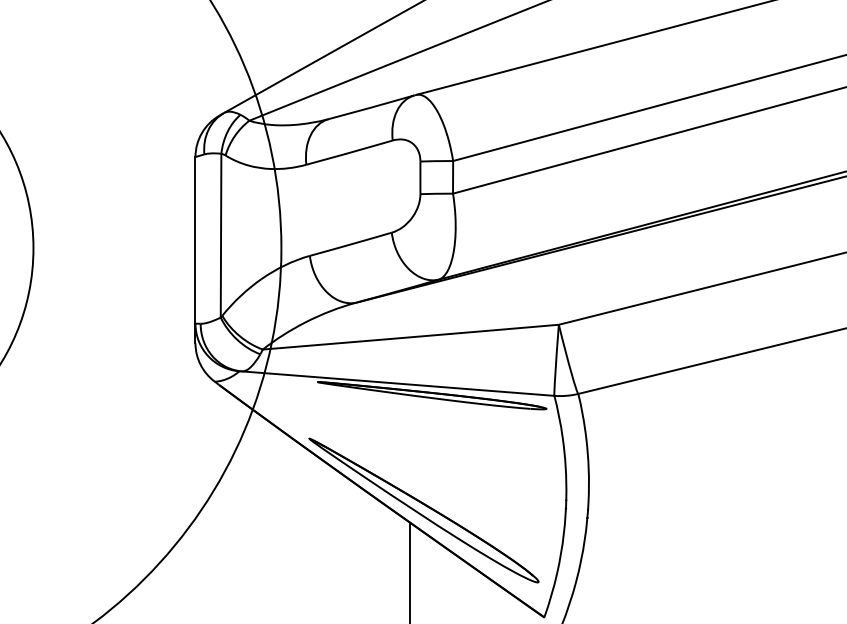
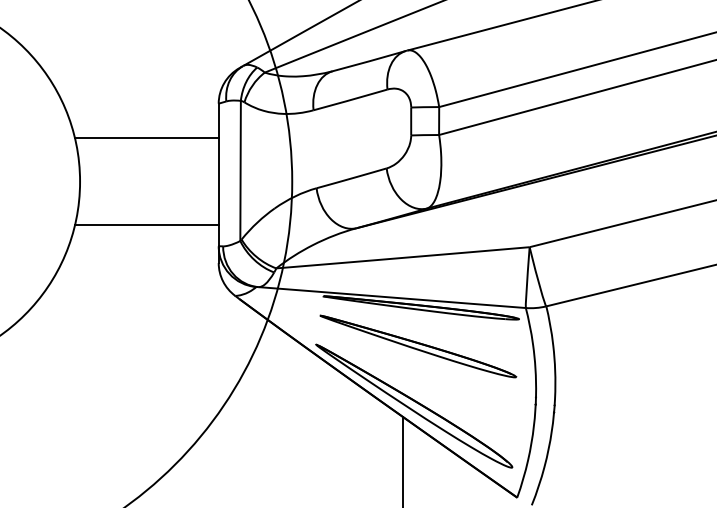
line: (111, 197) -> (146, 138), added
line: (111, 299) -> (146, 225), added
part: (428, 440) -> (418, 346), added

